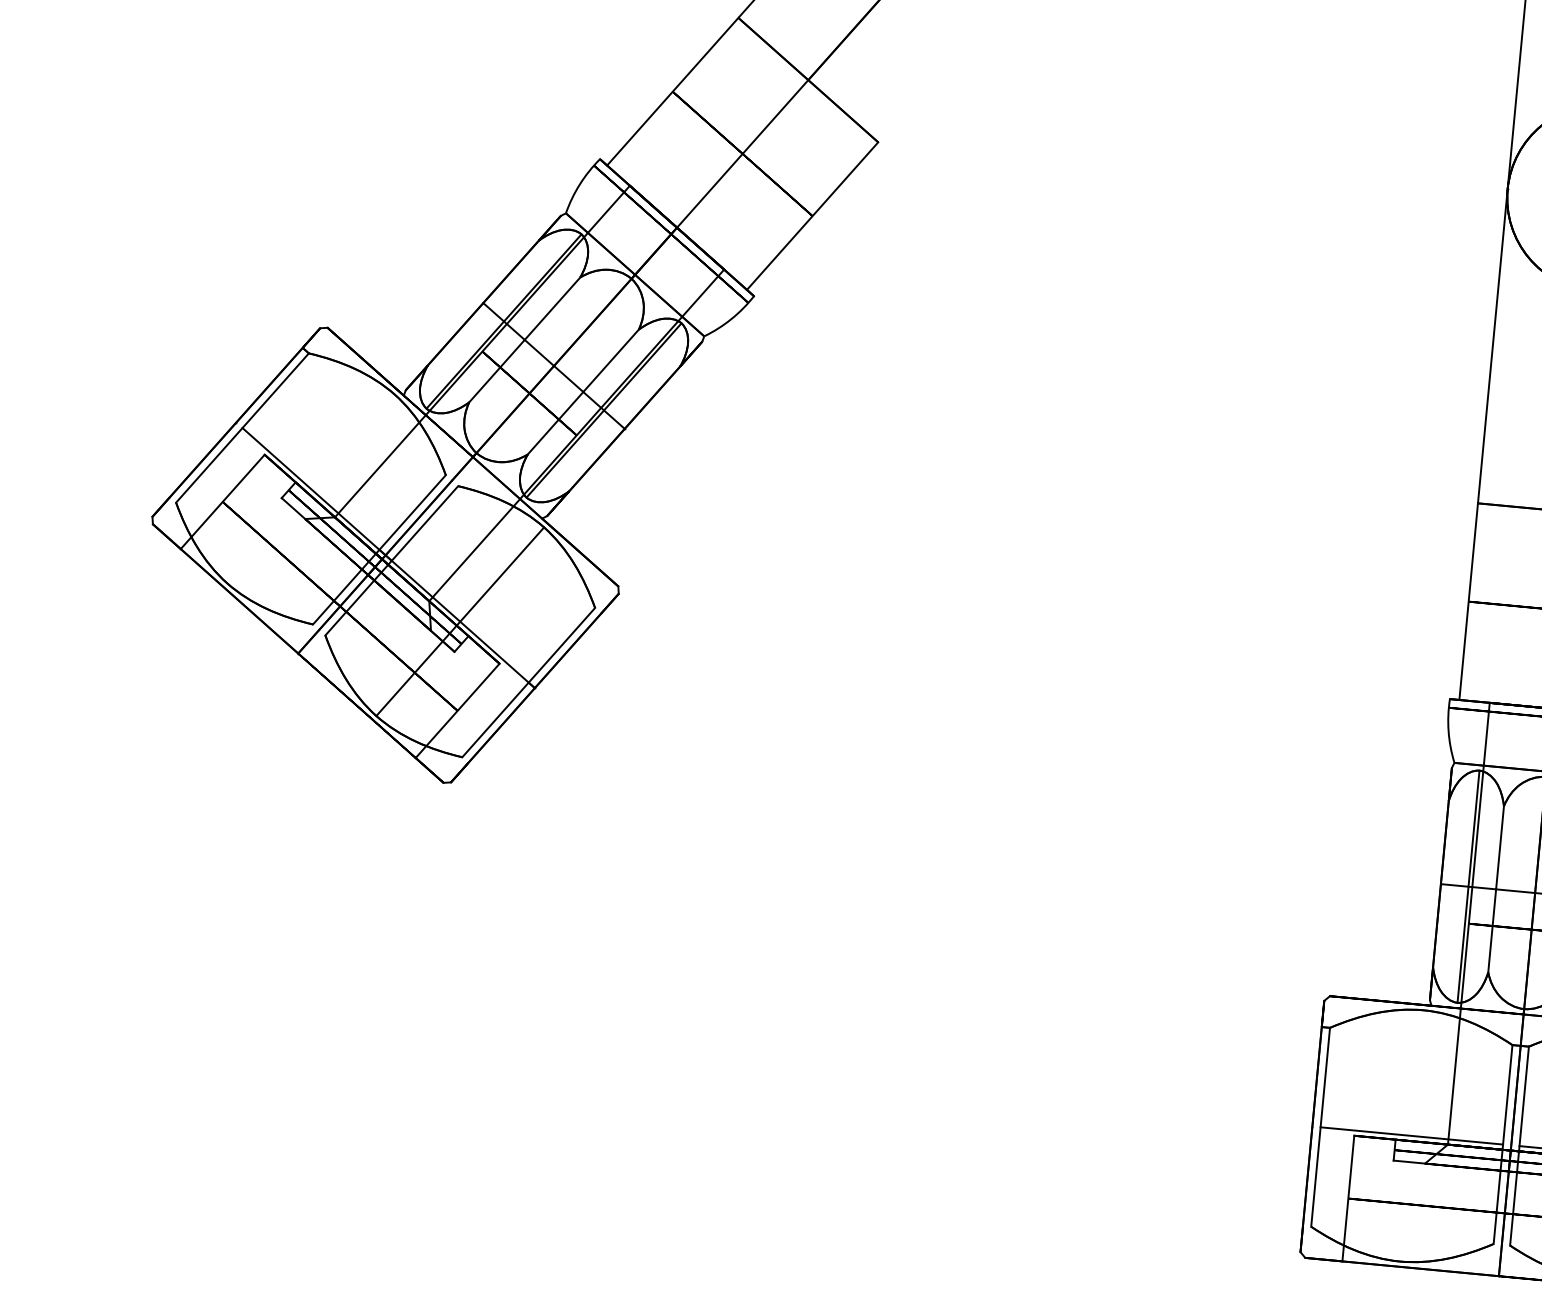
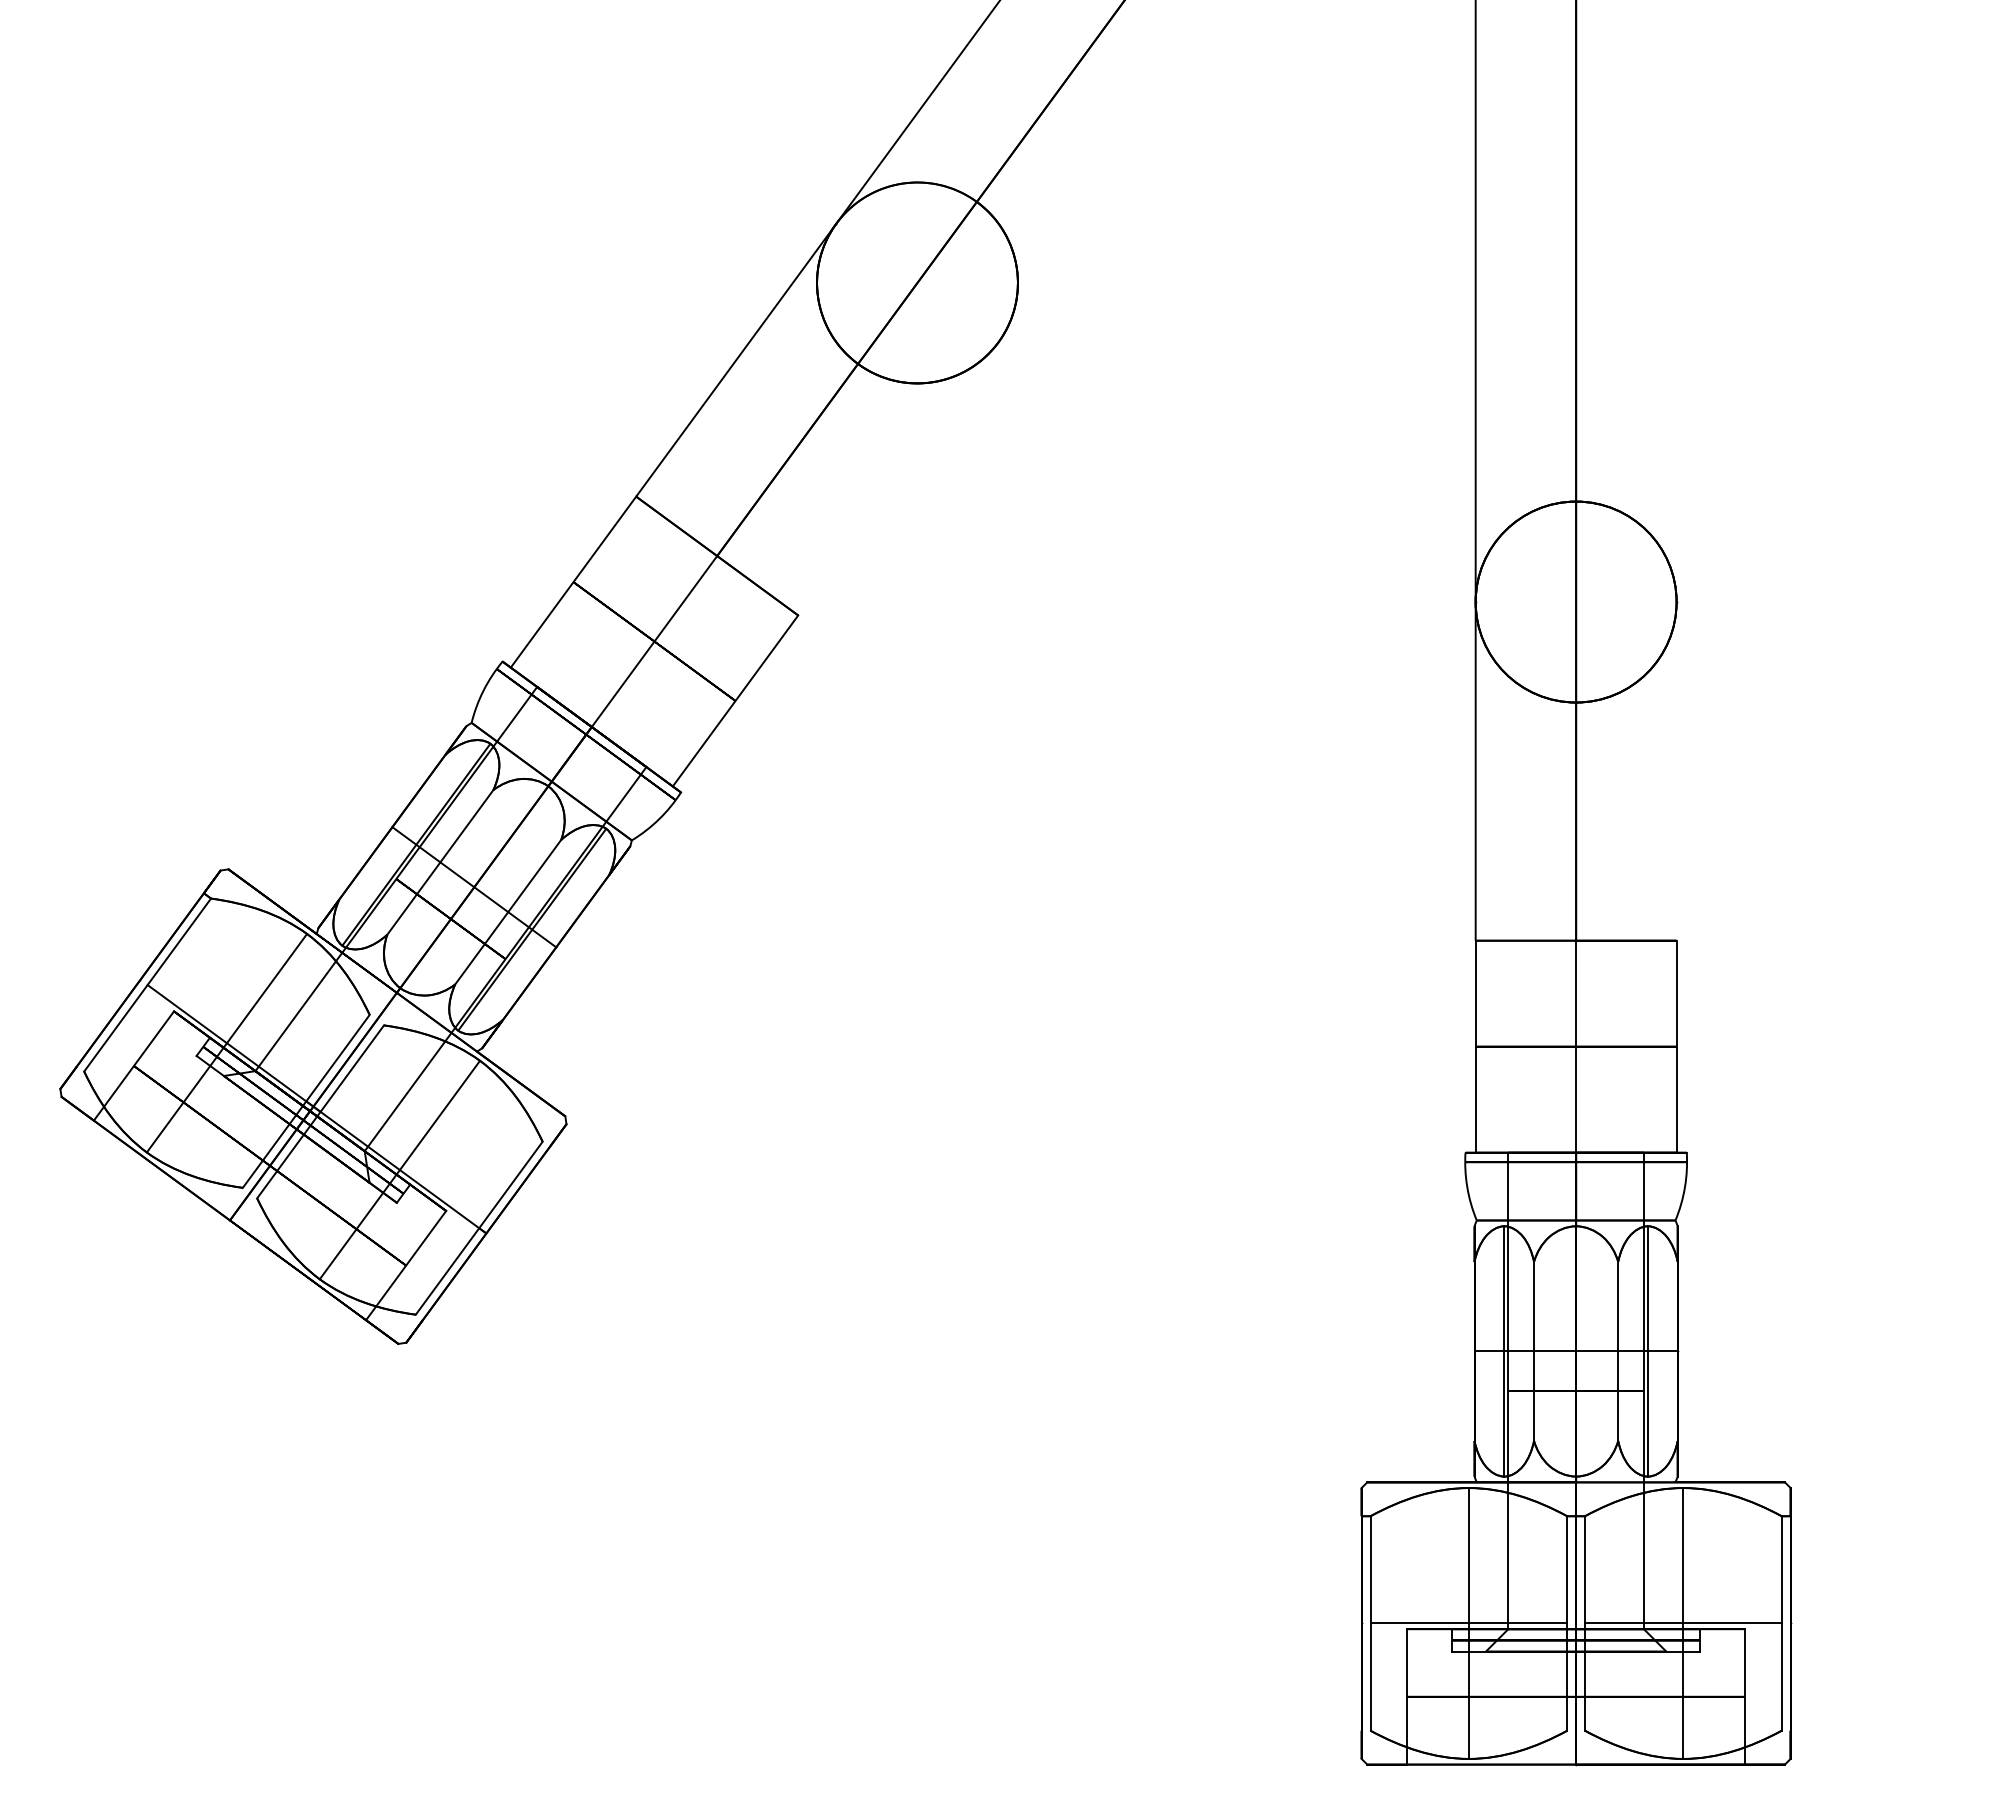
line: (310, 488) -> (226, 1042), added
line: (1411, 1135) -> (1468, 1623), added

